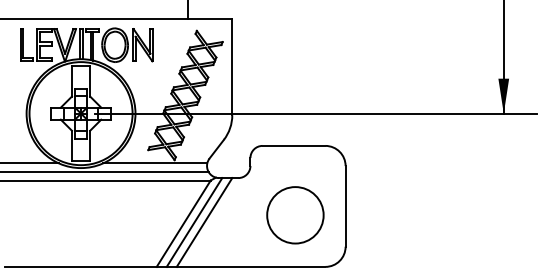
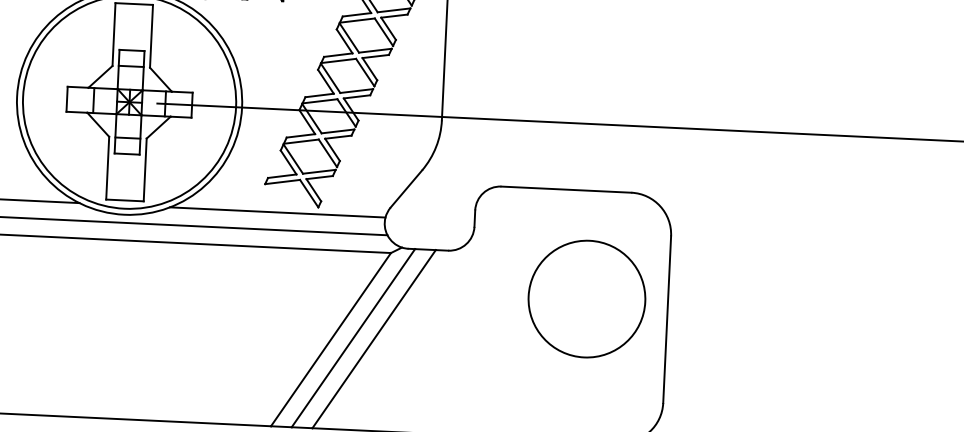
circle: (295, 215) -> (587, 299), moved

